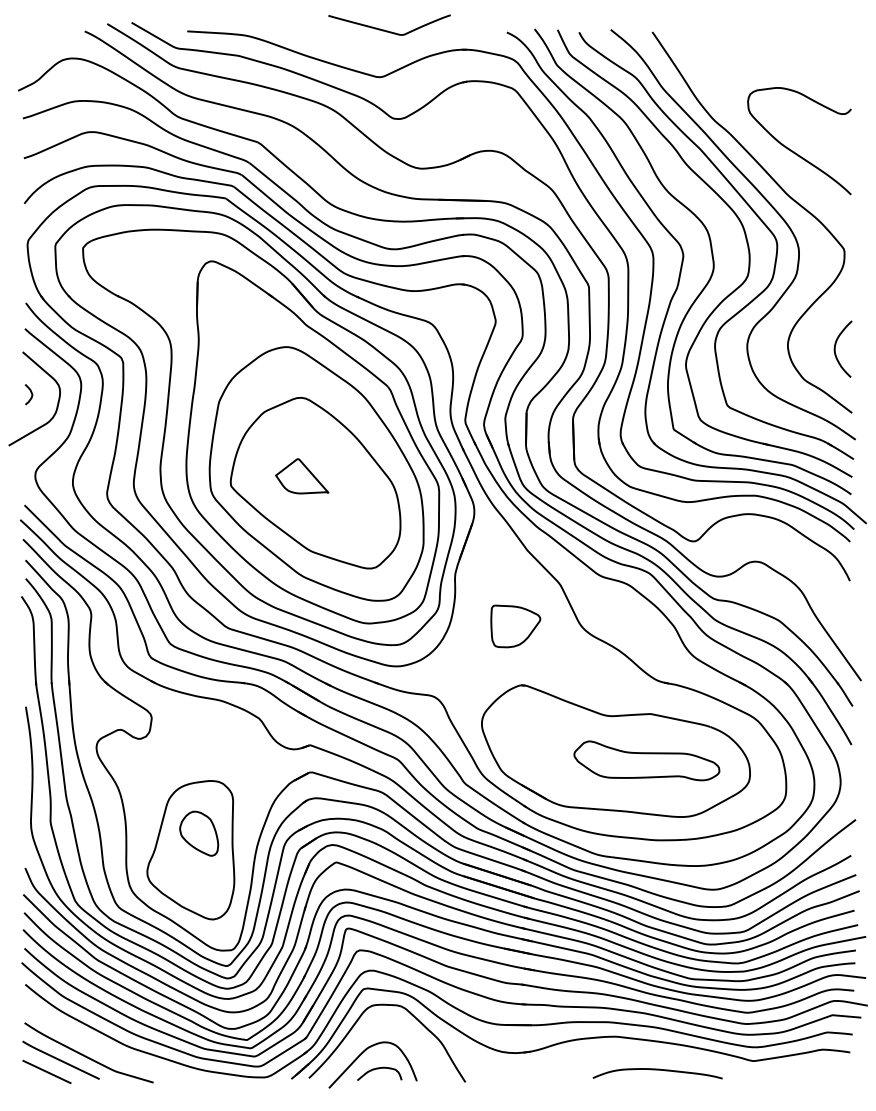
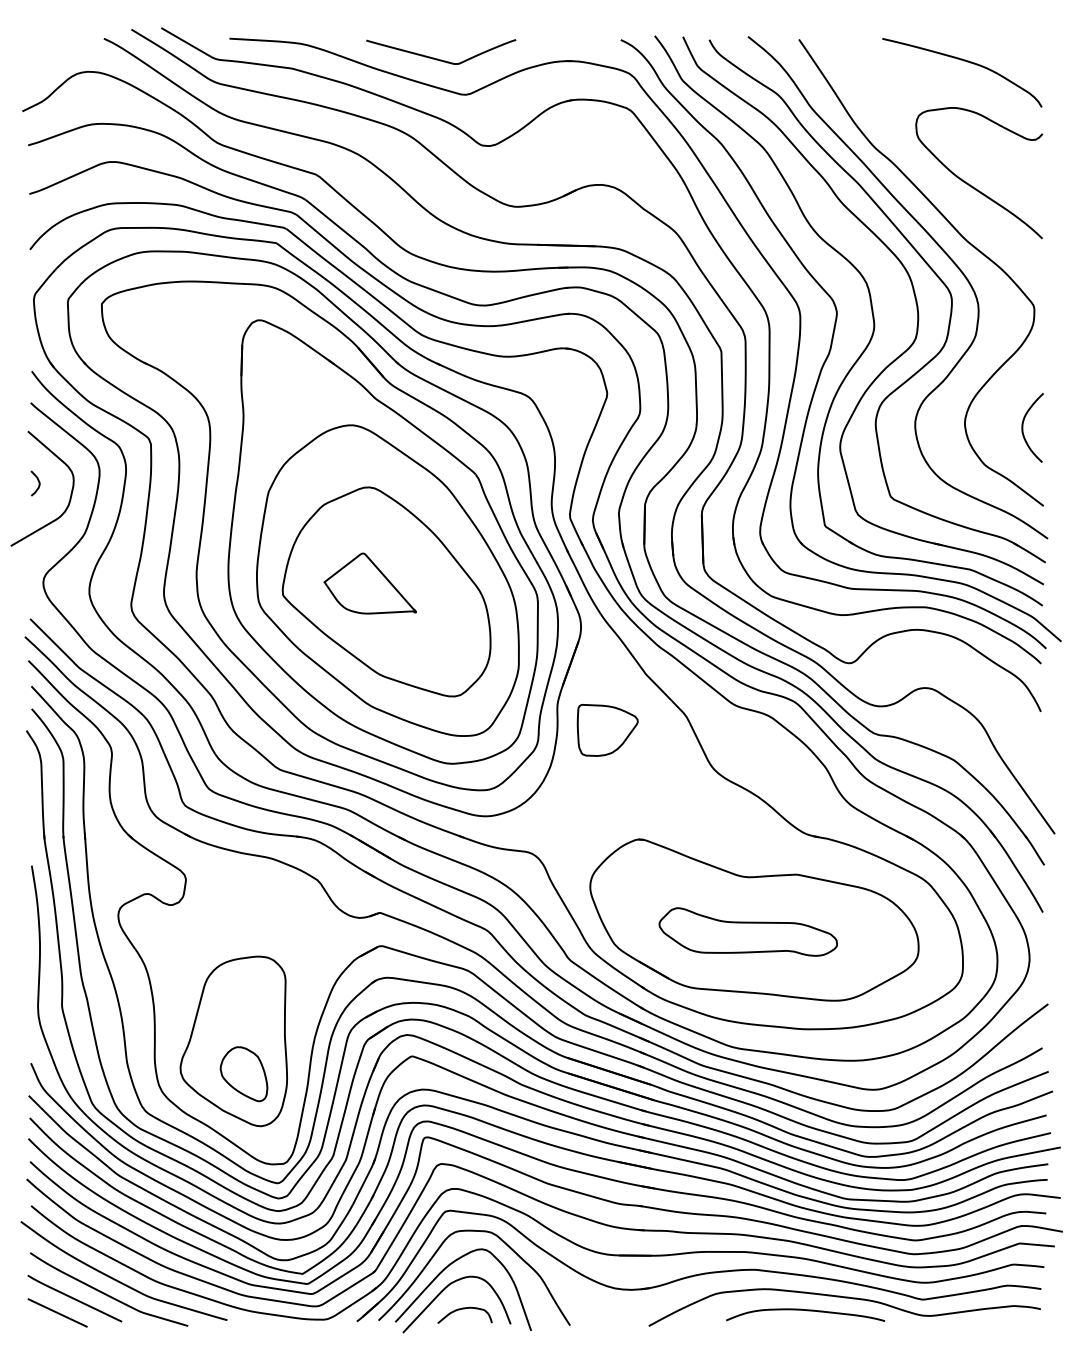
curve: (387, 30) -> (438, 58), moved
curve: (787, 50) -> (964, 61), added
part: (301, 476) -> (369, 583), size x1.43
part: (515, 626) -> (607, 730), moved
part: (646, 760) -> (747, 931), moved
part: (198, 833) -> (243, 1074), moved
curve: (362, 1037) -> (444, 1270), added
curve: (96, 1045) -> (118, 1280), added
curve: (689, 1060) -> (844, 1298), added

